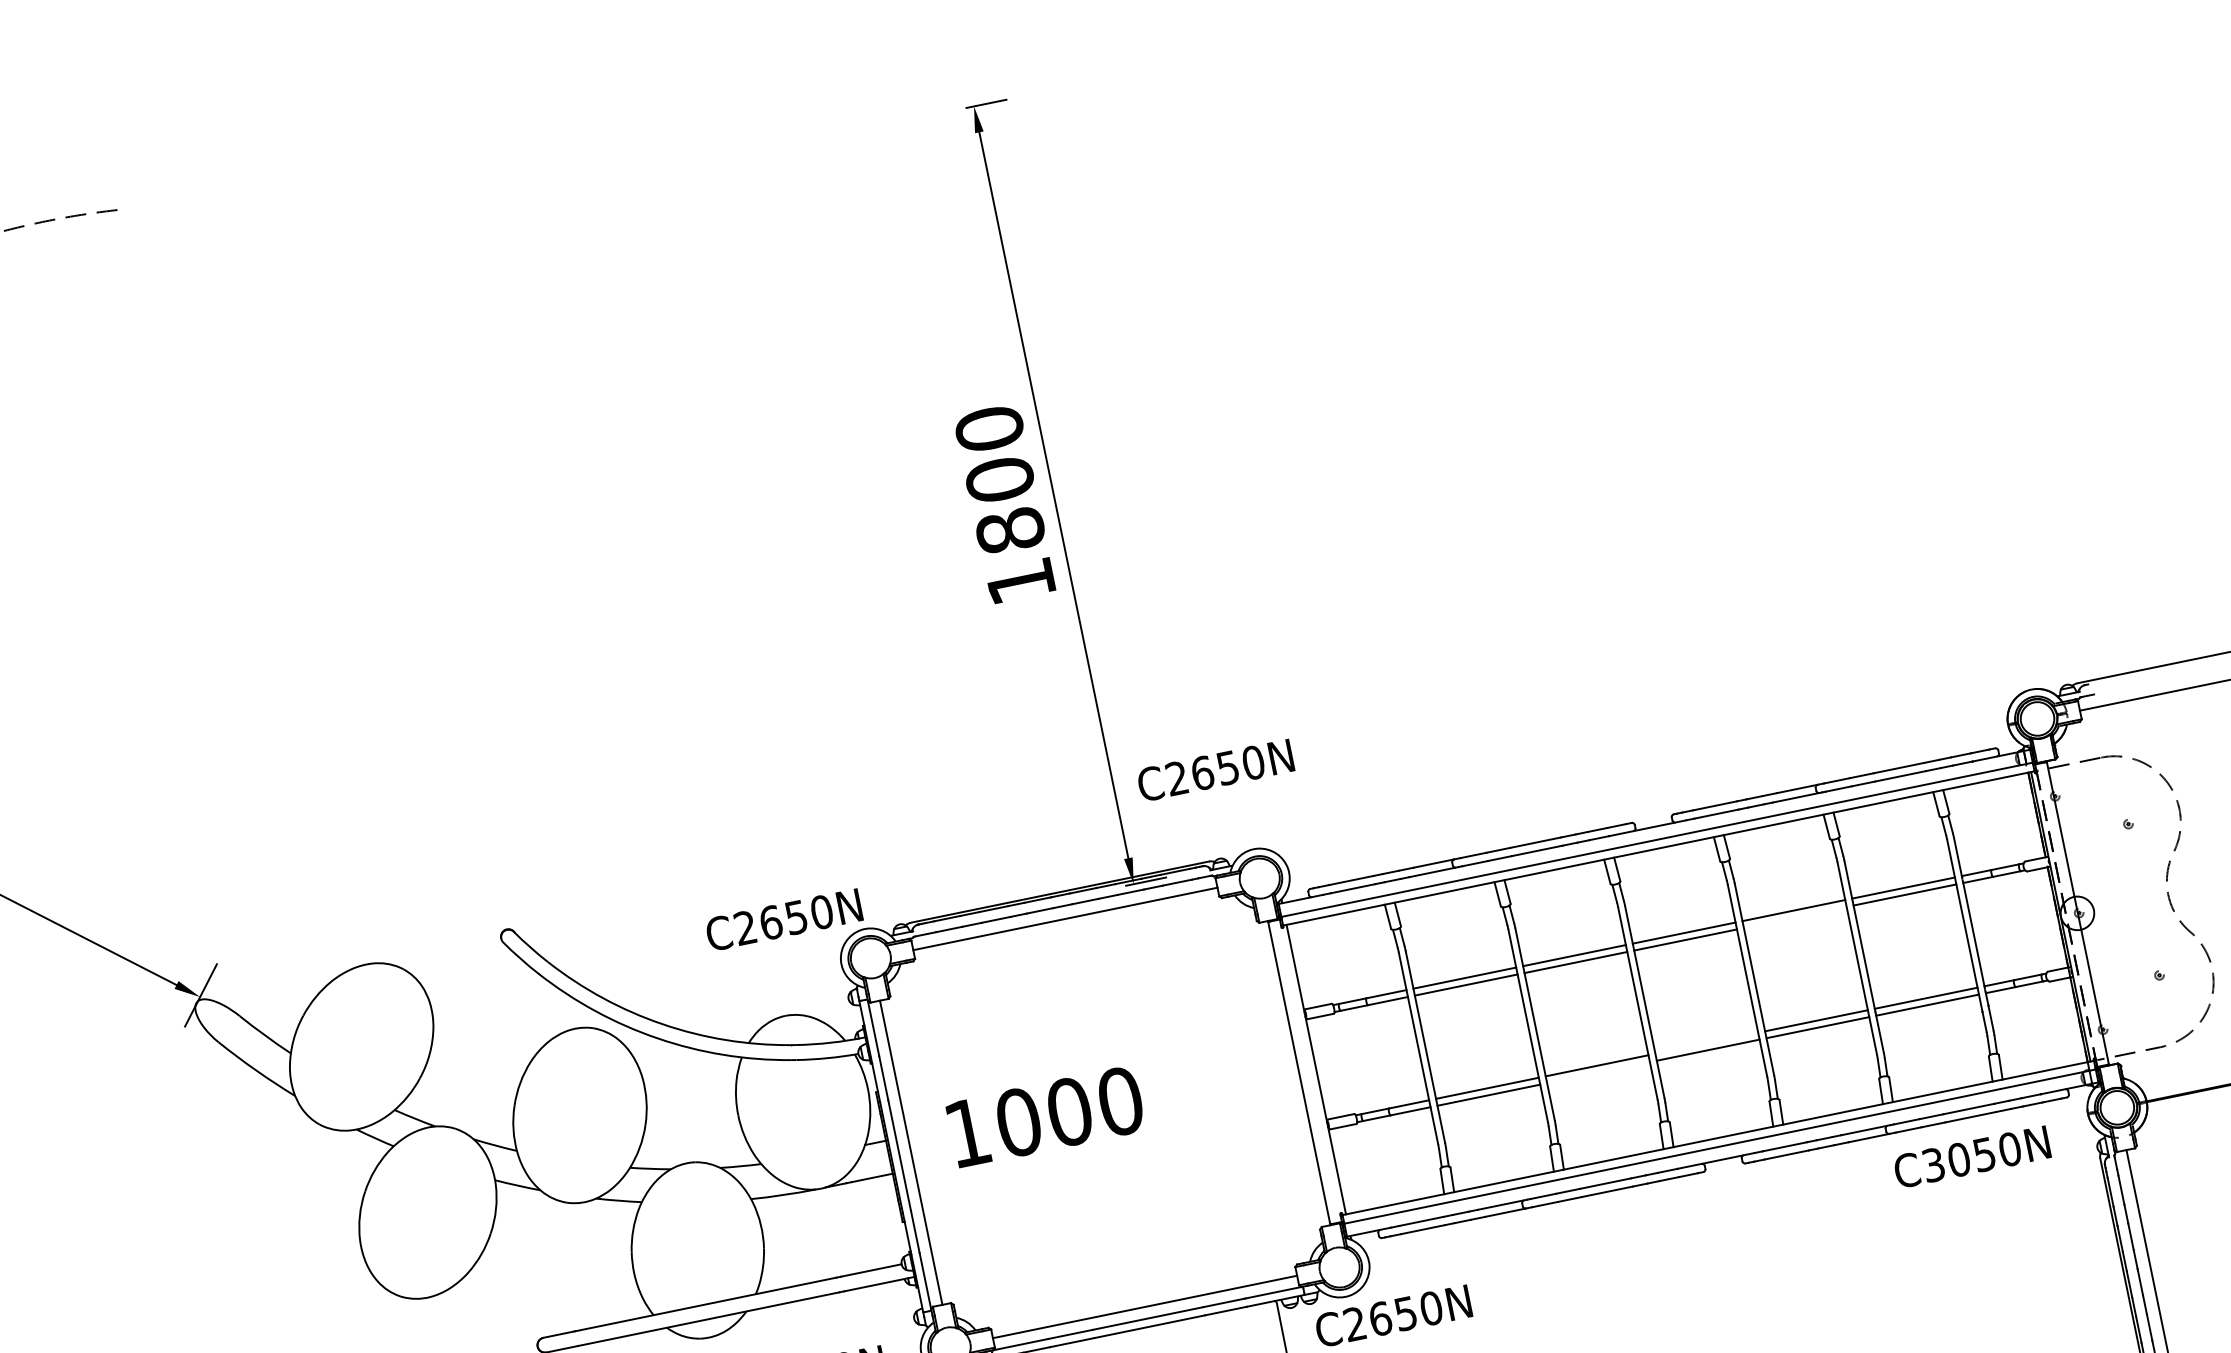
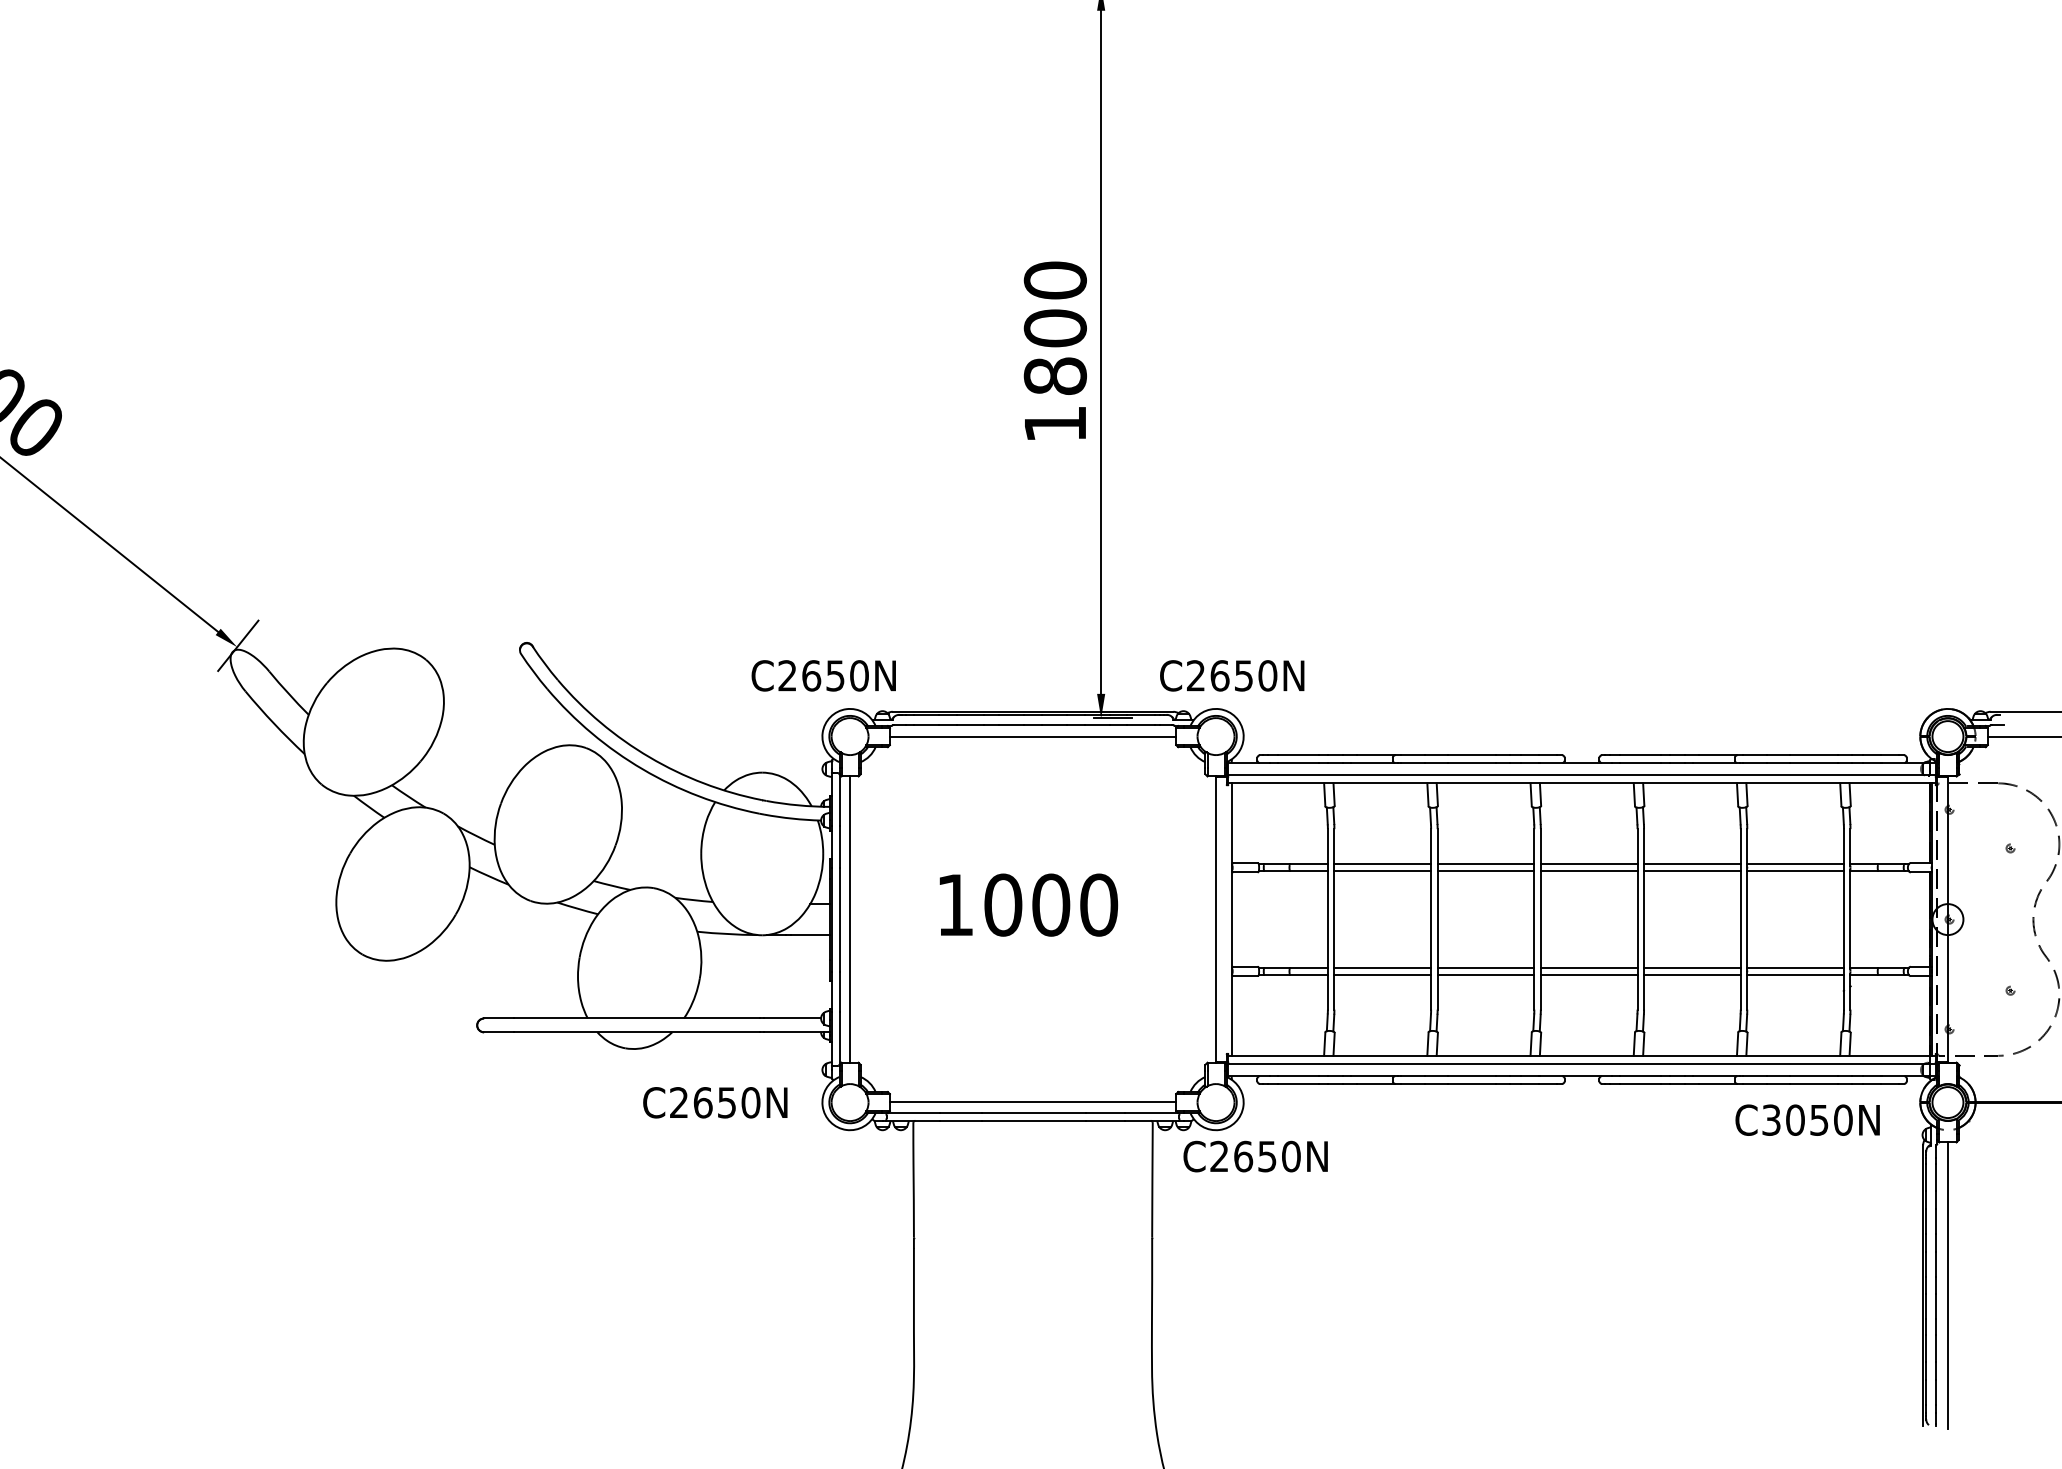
text: (1215, 770) -> (1232, 675), moved
line: (1795, 918) -> (1692, 871), added
text: (783, 919) -> (823, 675), moved
line: (1706, 1043) -> (1588, 968), added
line: (1597, 1072) -> (1485, 974), added
text: (1045, 1116) -> (1028, 904), moved

